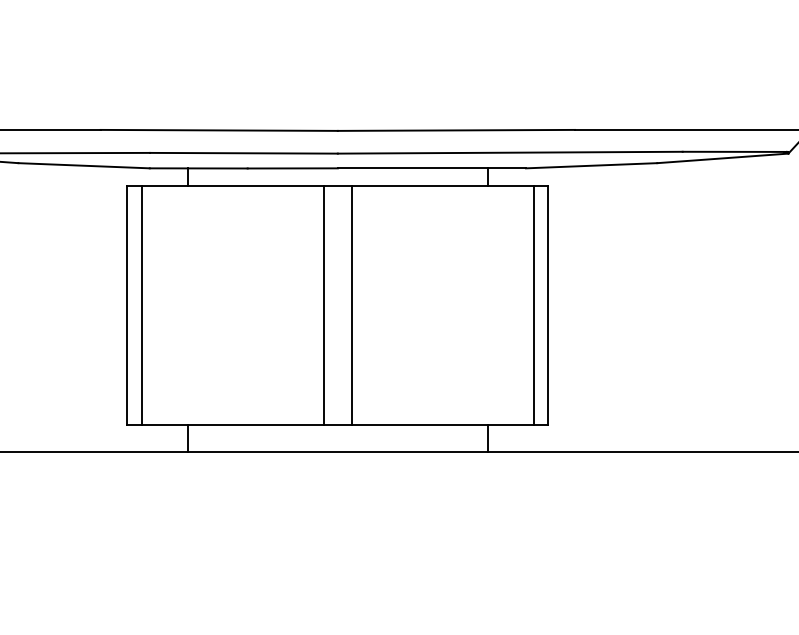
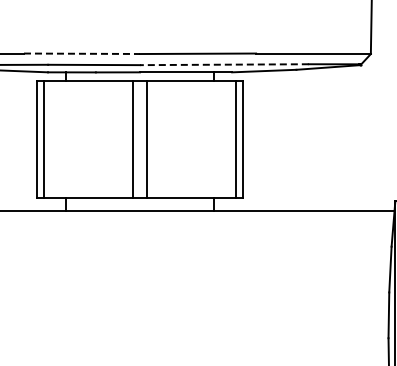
line: (220, 129) -> (82, 53), solid -> dashed
line: (508, 152) -> (223, 64), solid -> dashed

